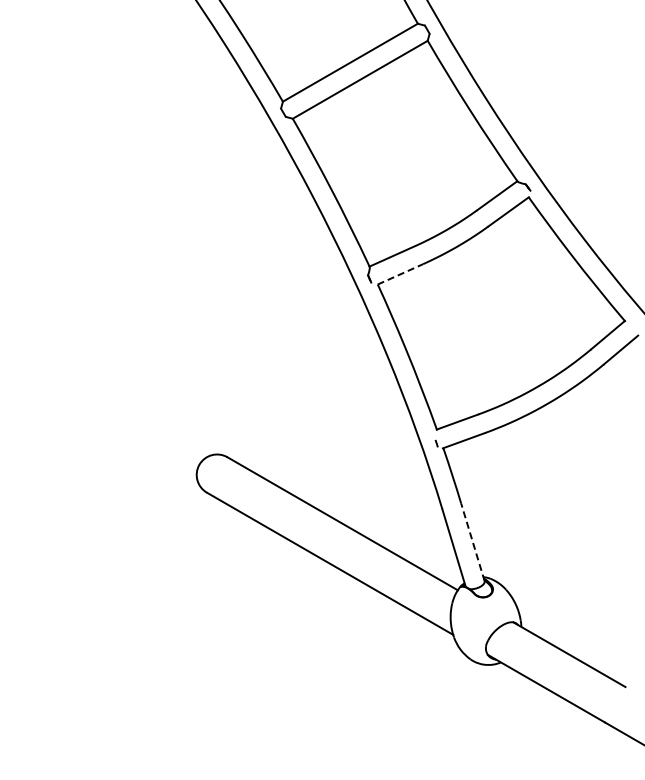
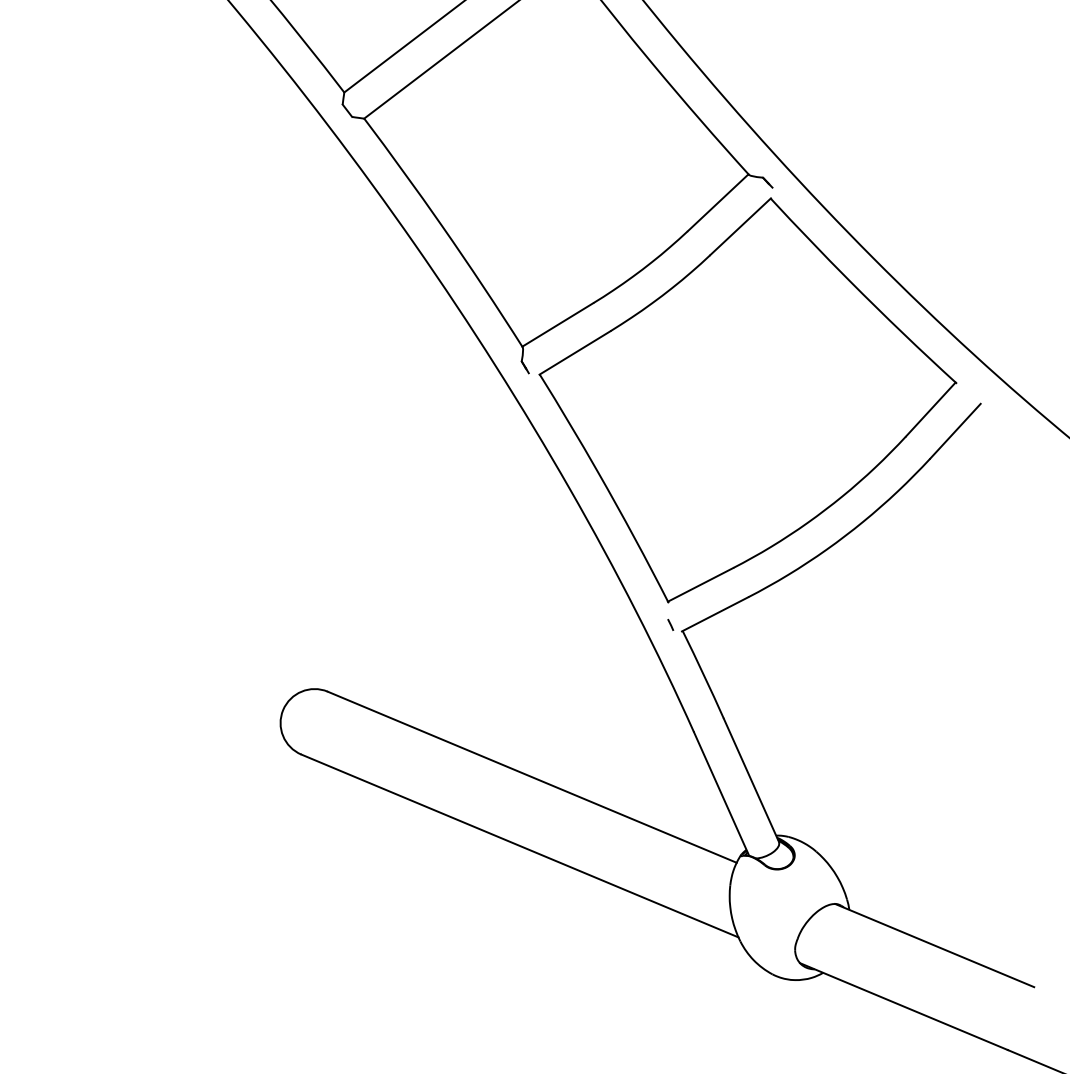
line: (400, 274) -> (575, 353), dashed -> solid
line: (472, 542) -> (750, 780), dashed -> solid

